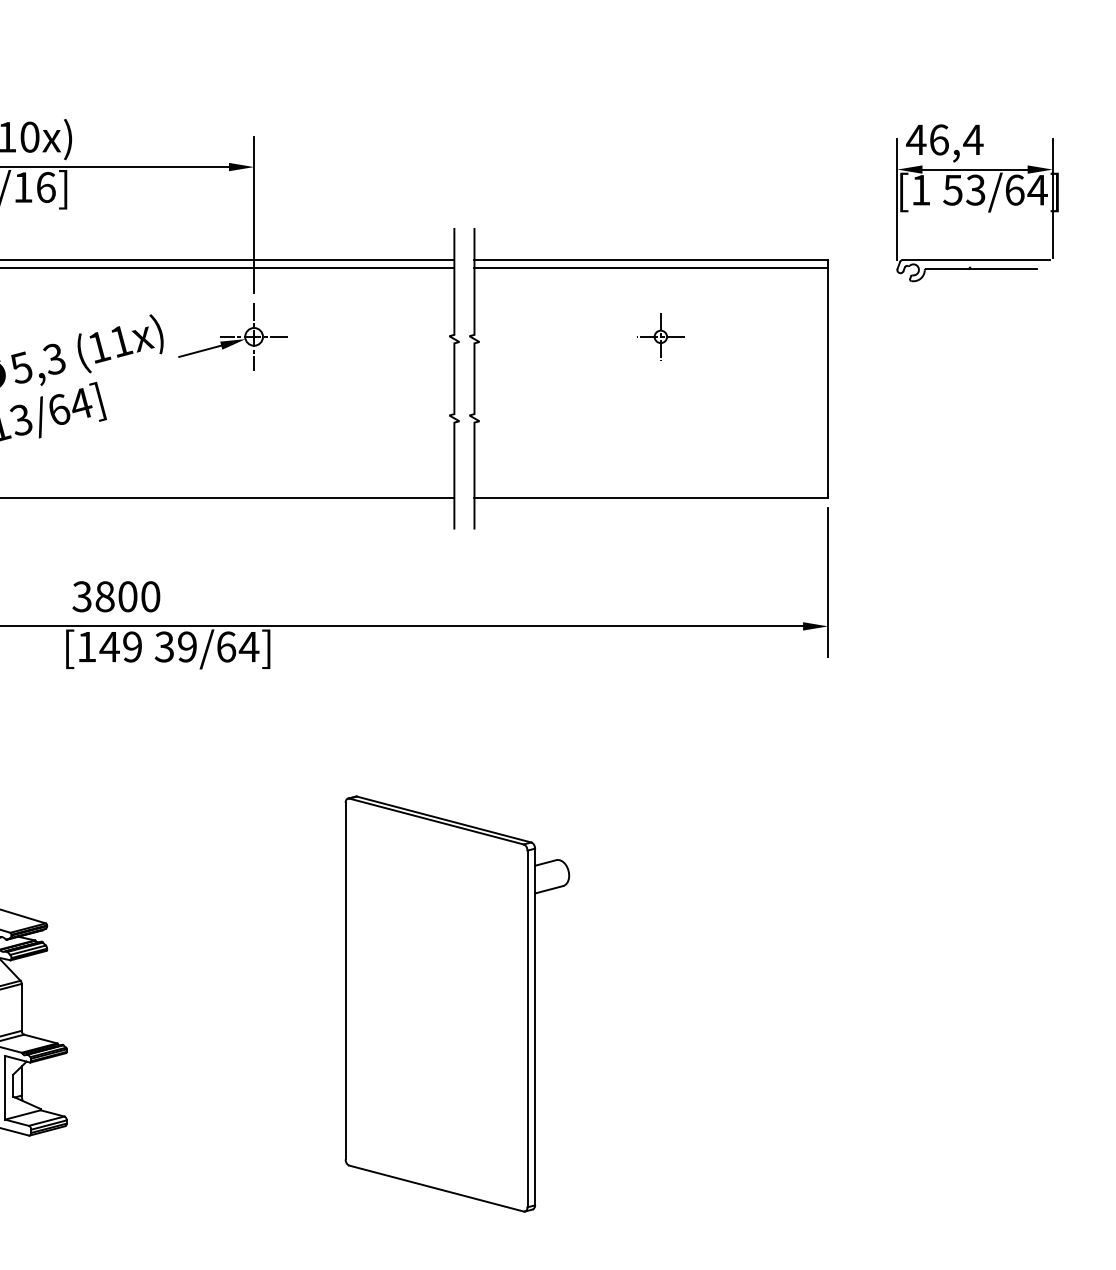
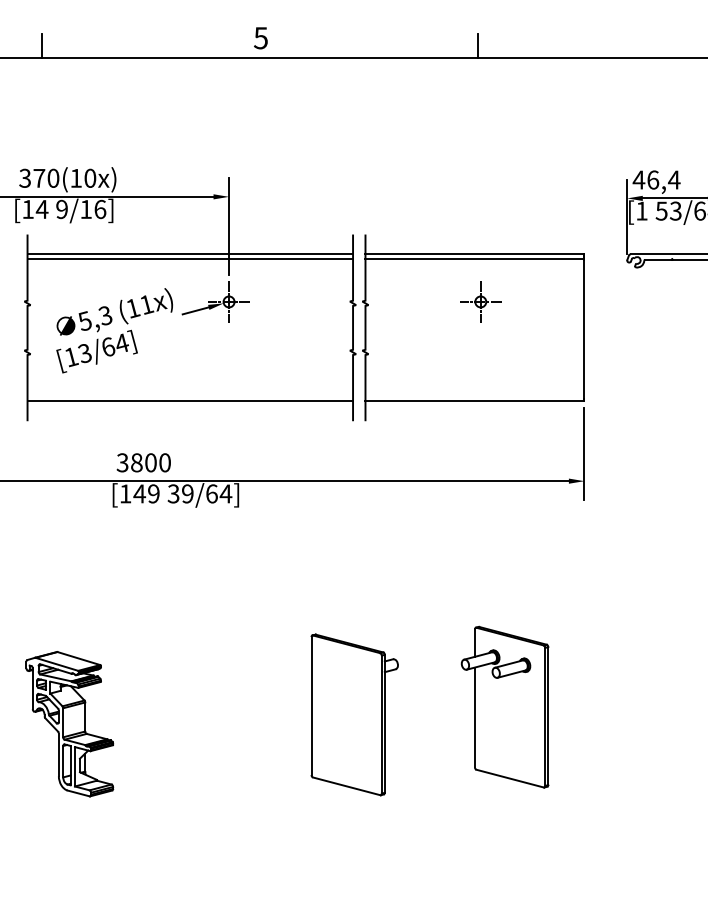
part: (660, 336) -> (480, 301), size x1.43
part: (699, 990) -> (504, 706), added
part: (456, 1003) -> (354, 714), size x0.62

